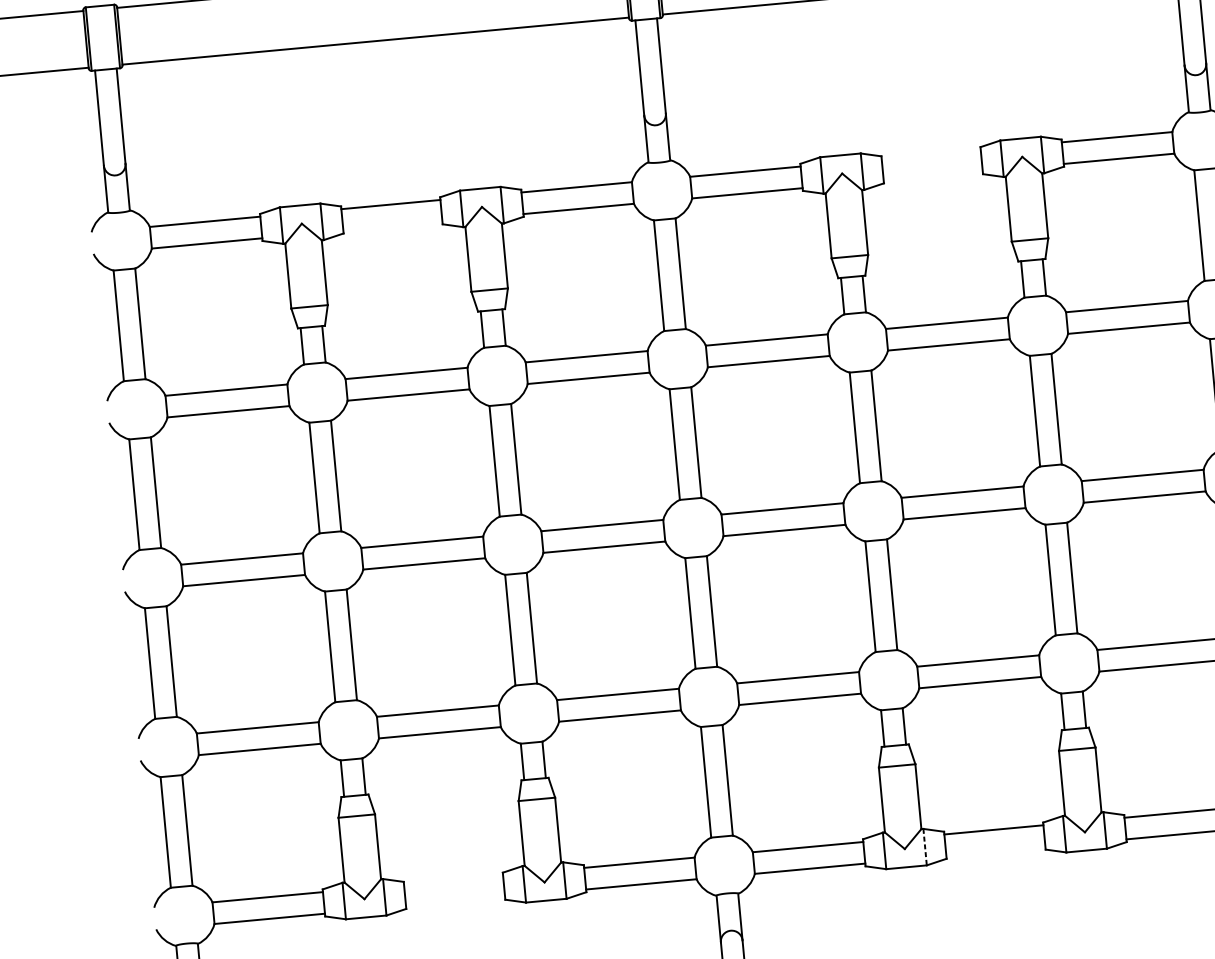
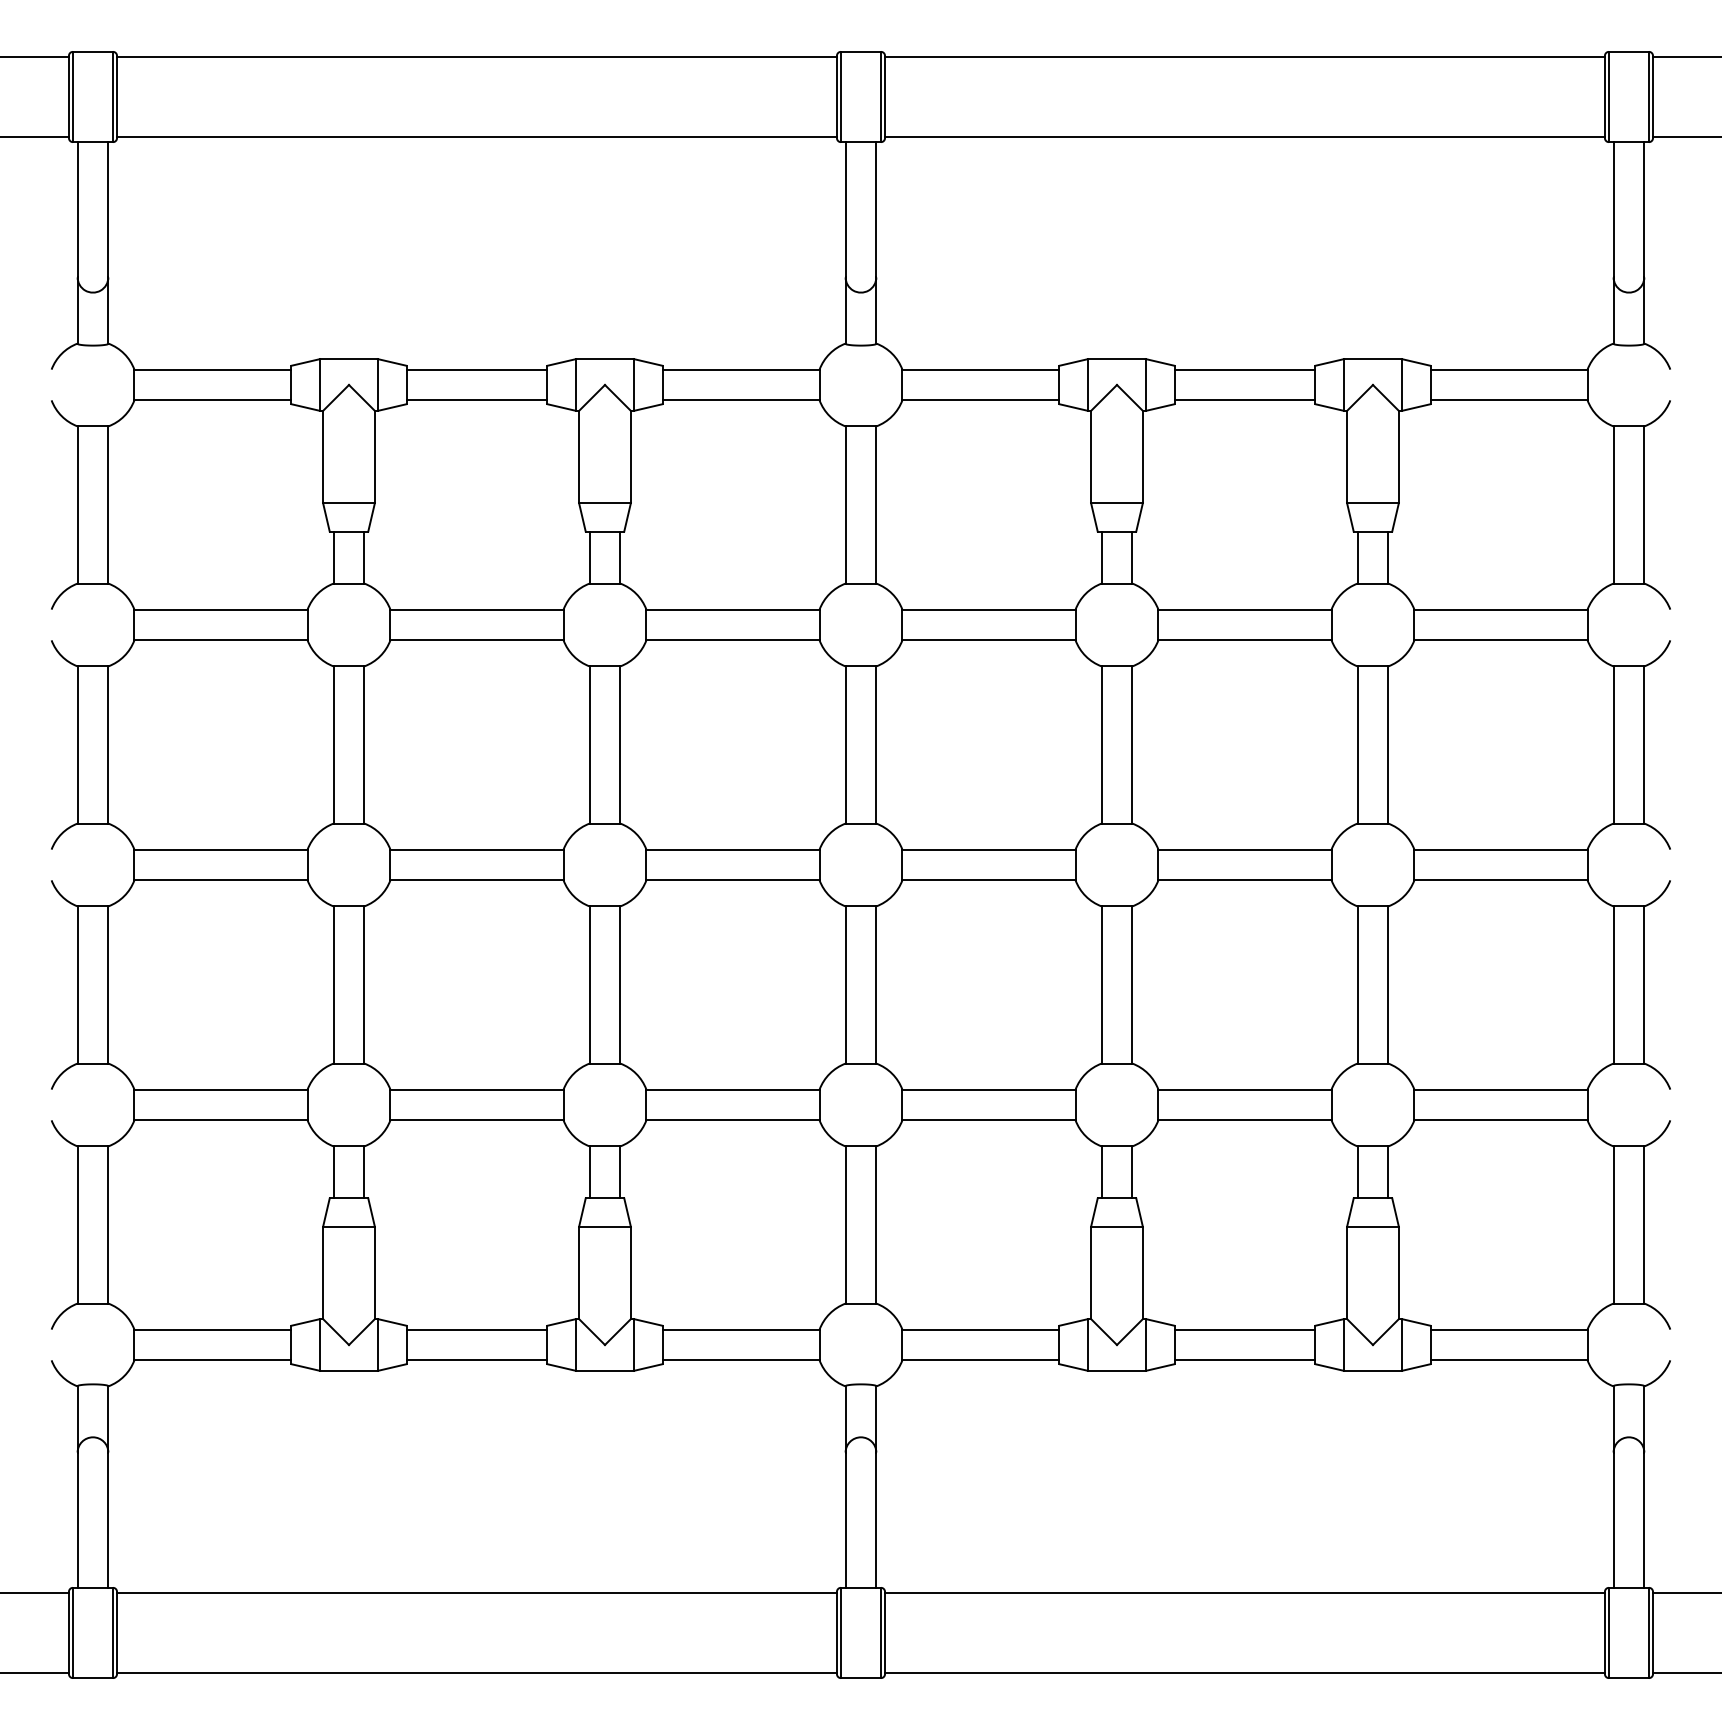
line: (930, 154) -> (1244, 369), added
line: (932, 176) -> (1244, 400), added
line: (392, 226) -> (476, 400), added
line: (924, 846) -> (1145, 1344), dashed -> solid
line: (995, 851) -> (1244, 1360), added
line: (453, 879) -> (476, 1329), added
line: (455, 901) -> (476, 1360), added

